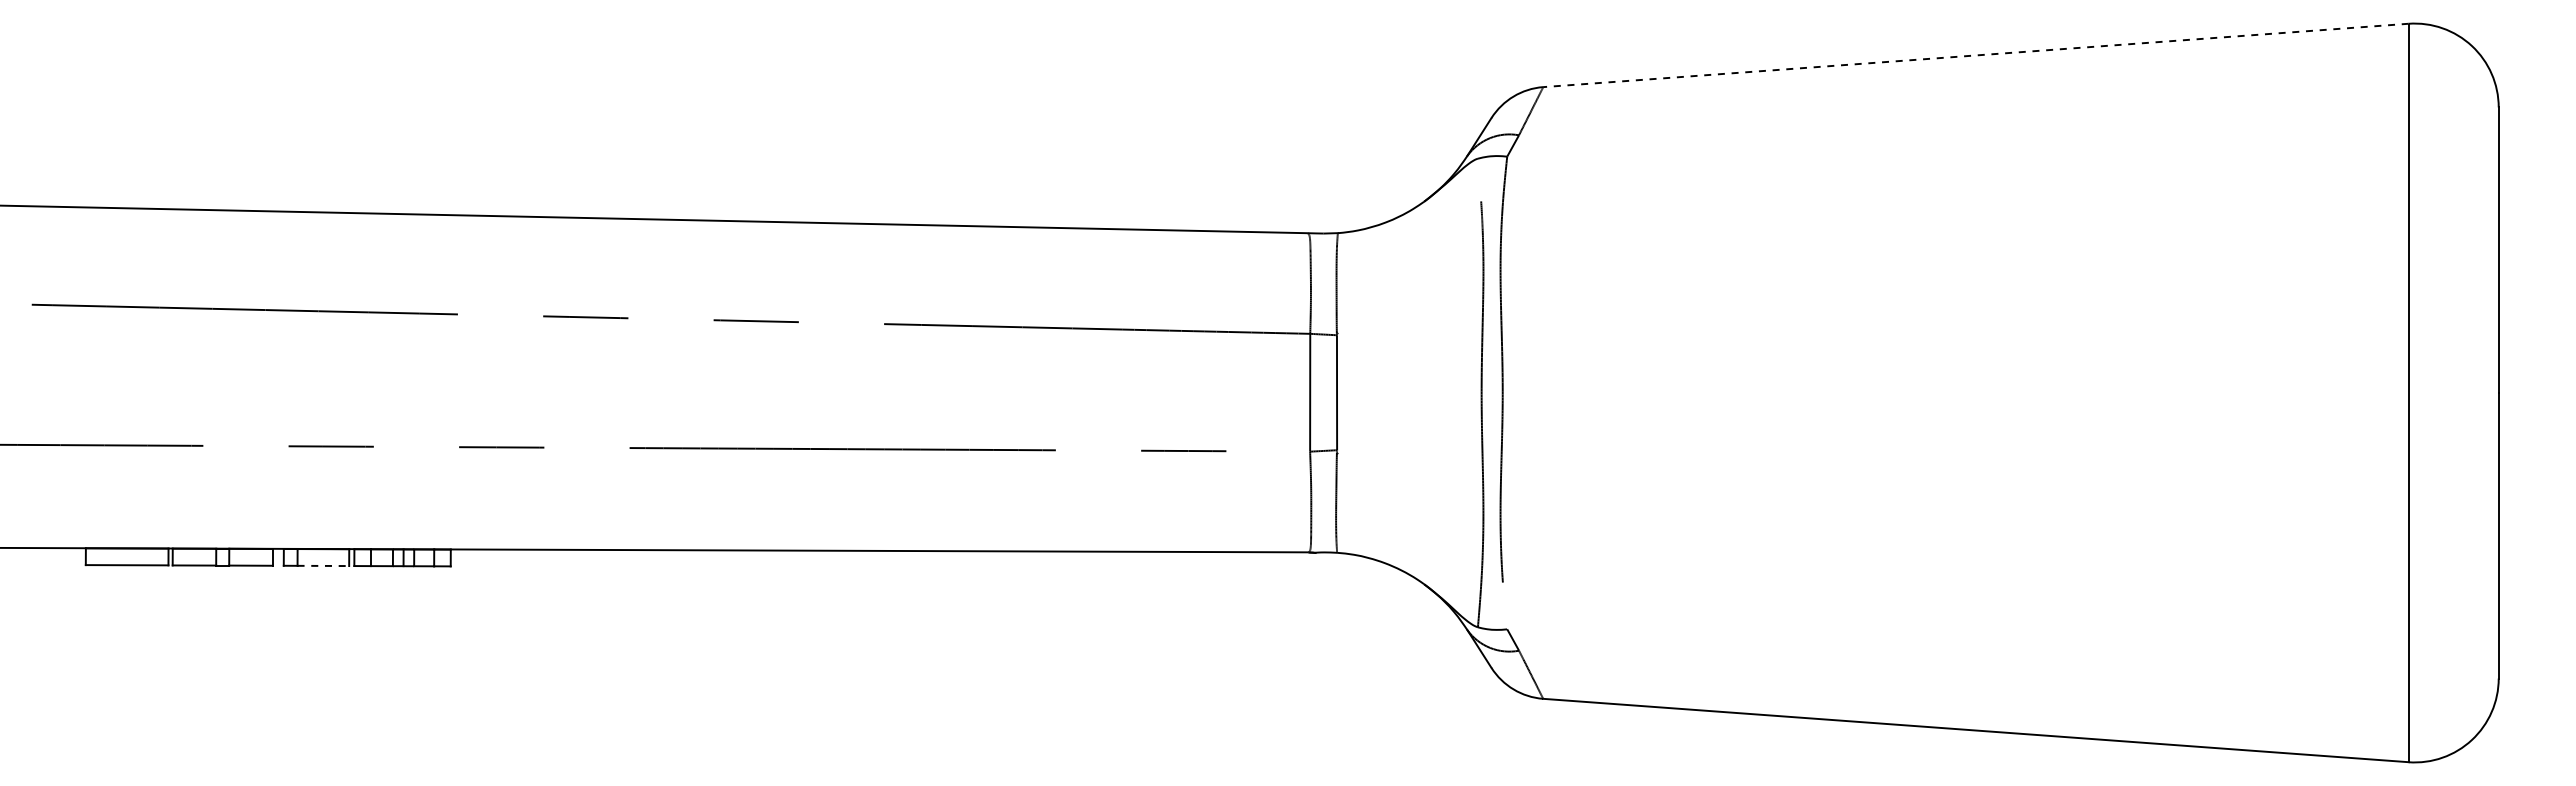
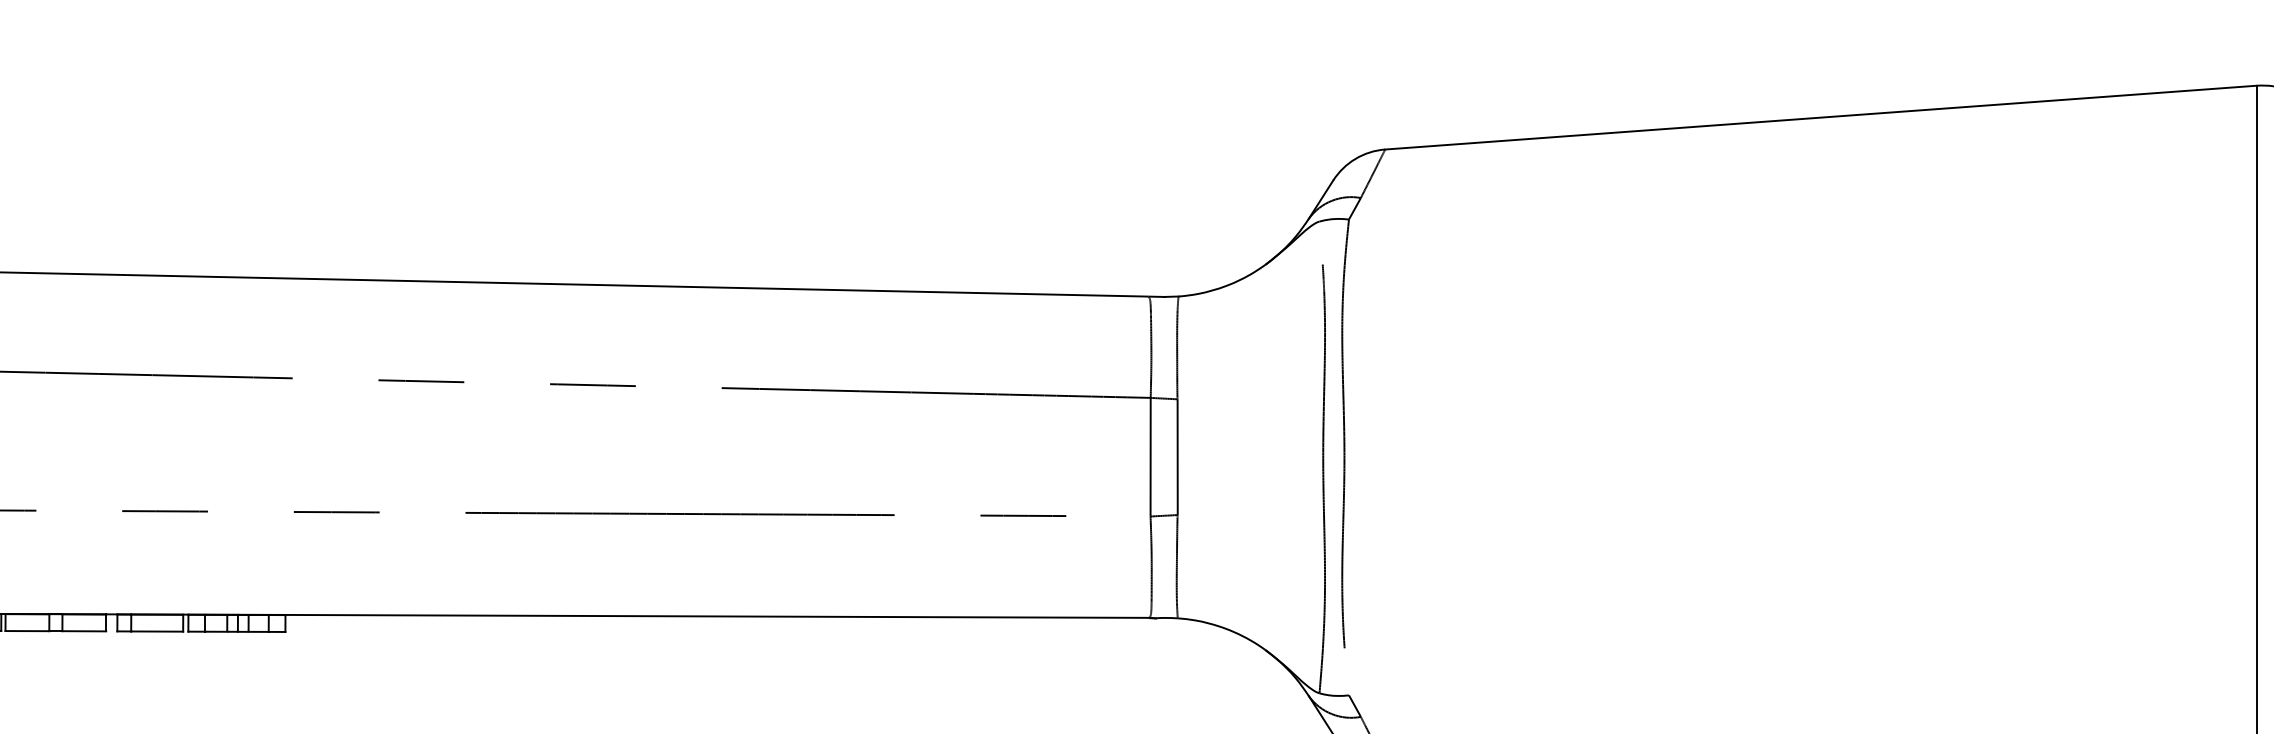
line: (1975, 55) -> (1820, 117), dashed -> solid
line: (323, 565) -> (157, 631), dashed -> solid

